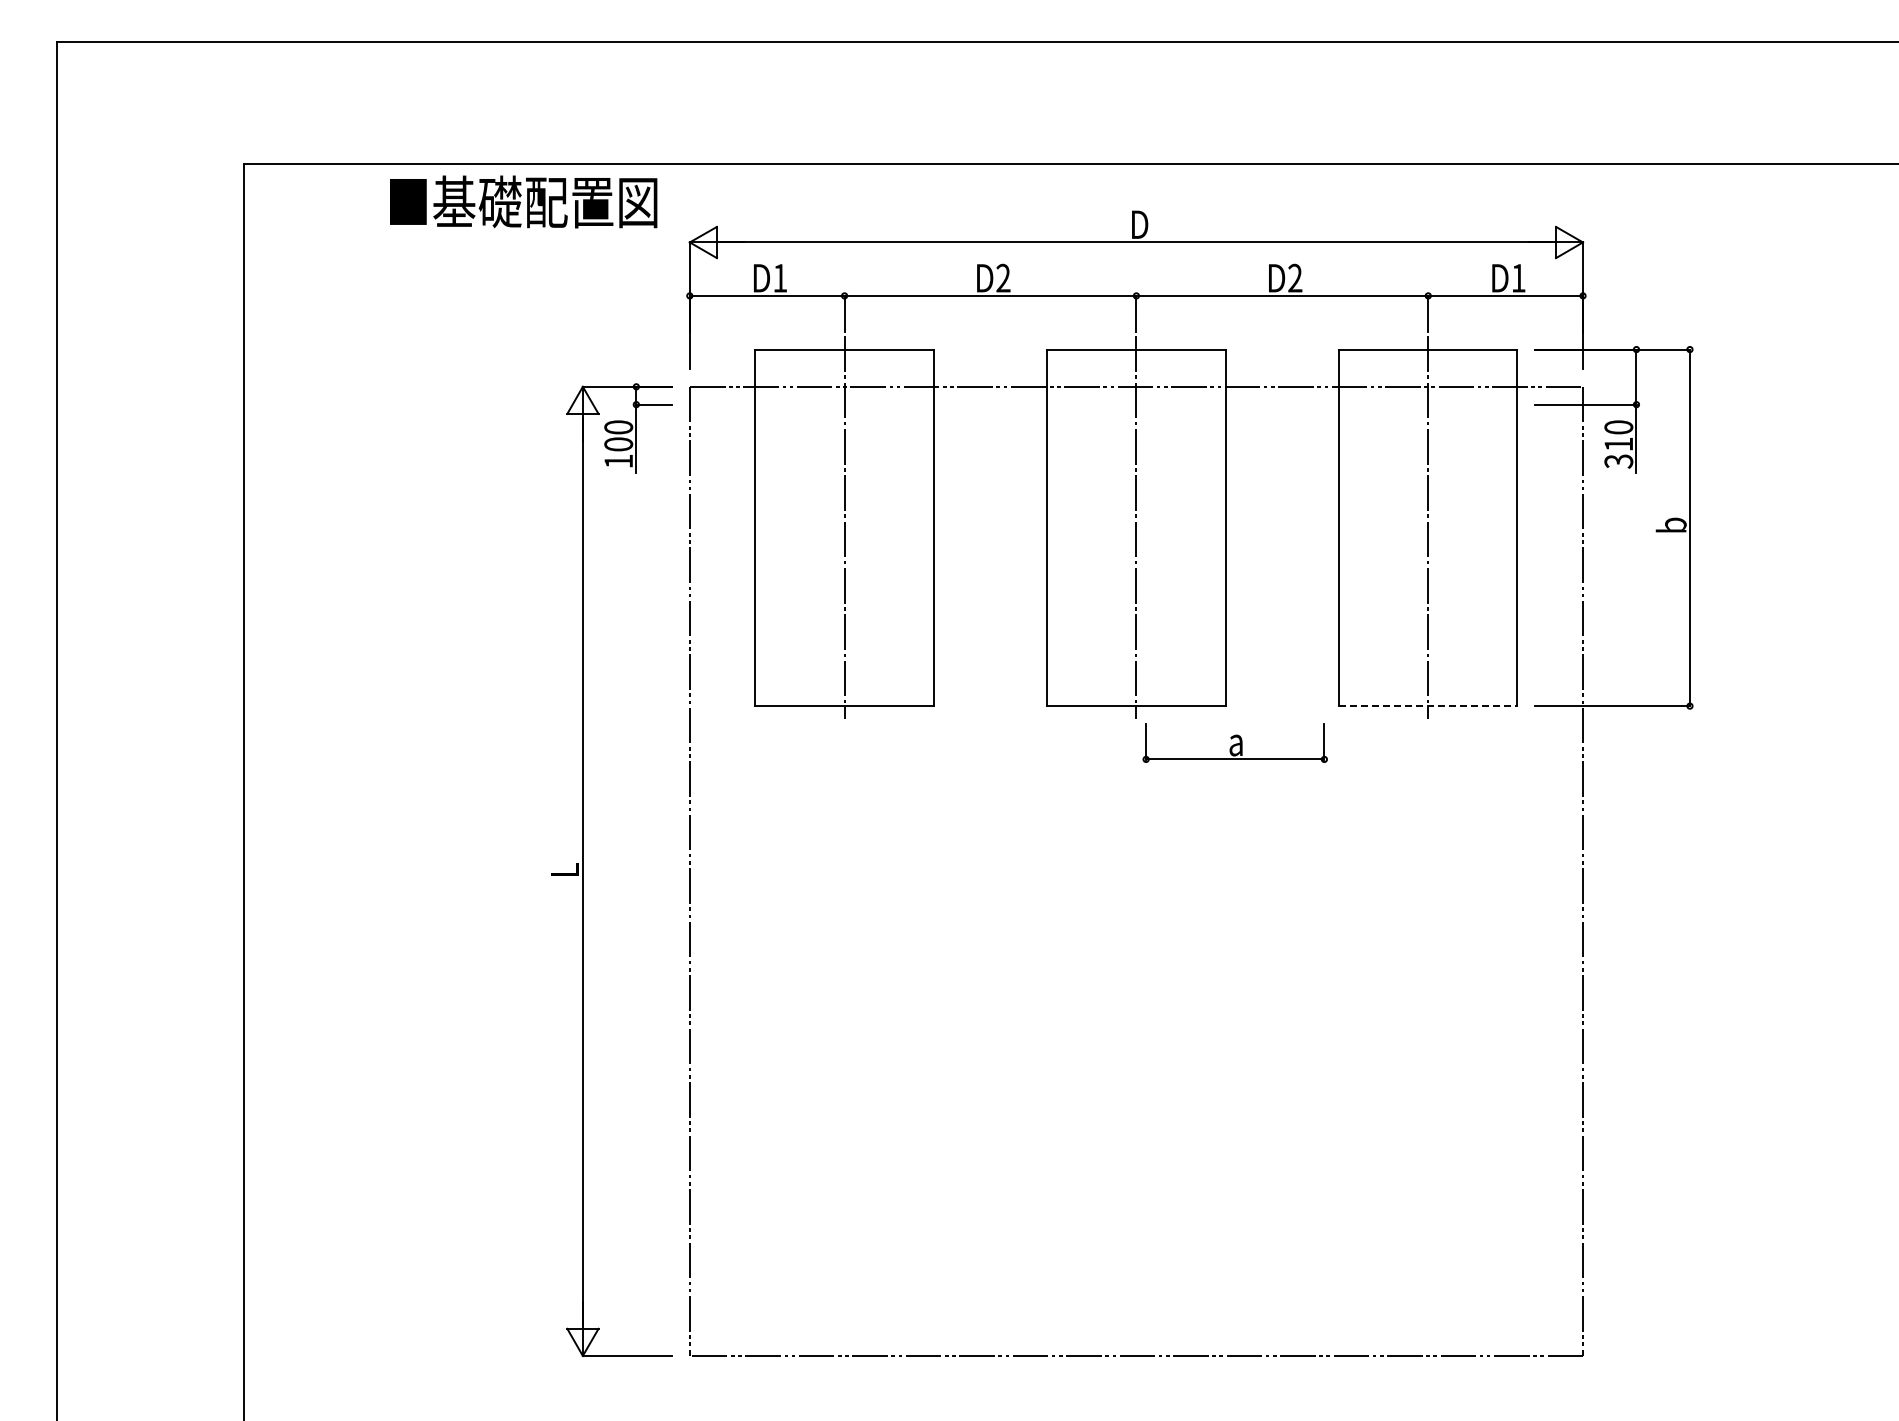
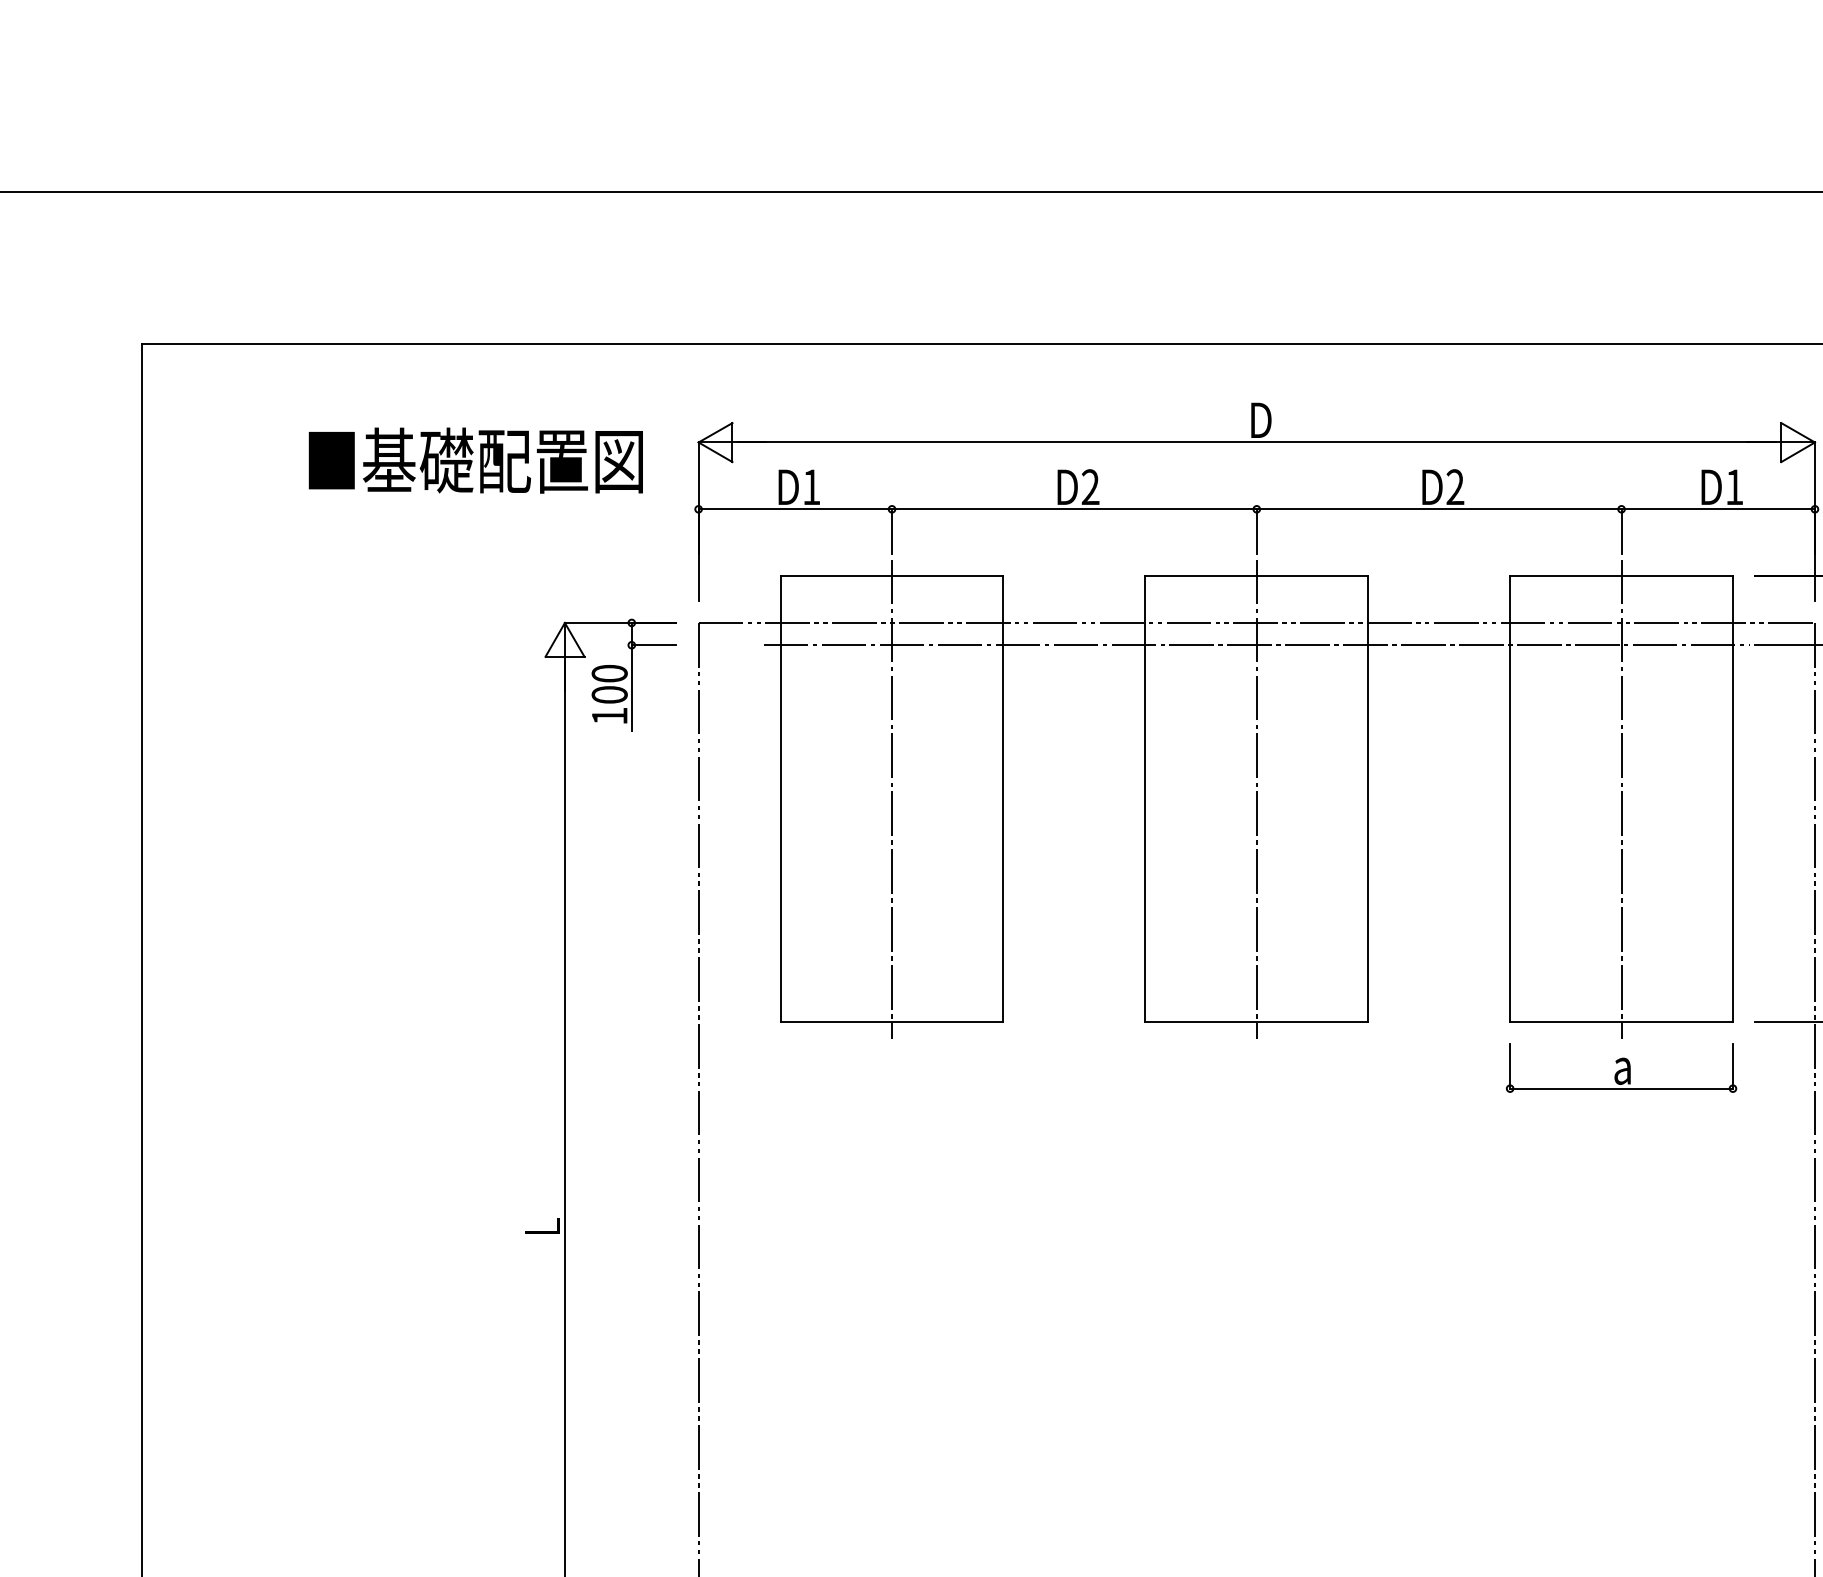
text: (523, 201) -> (475, 460), moved
line: (1136, 404) -> (1256, 645), added
line: (1428, 706) -> (1621, 1022), dashed -> solid
part: (1234, 742) -> (1620, 1067), moved

